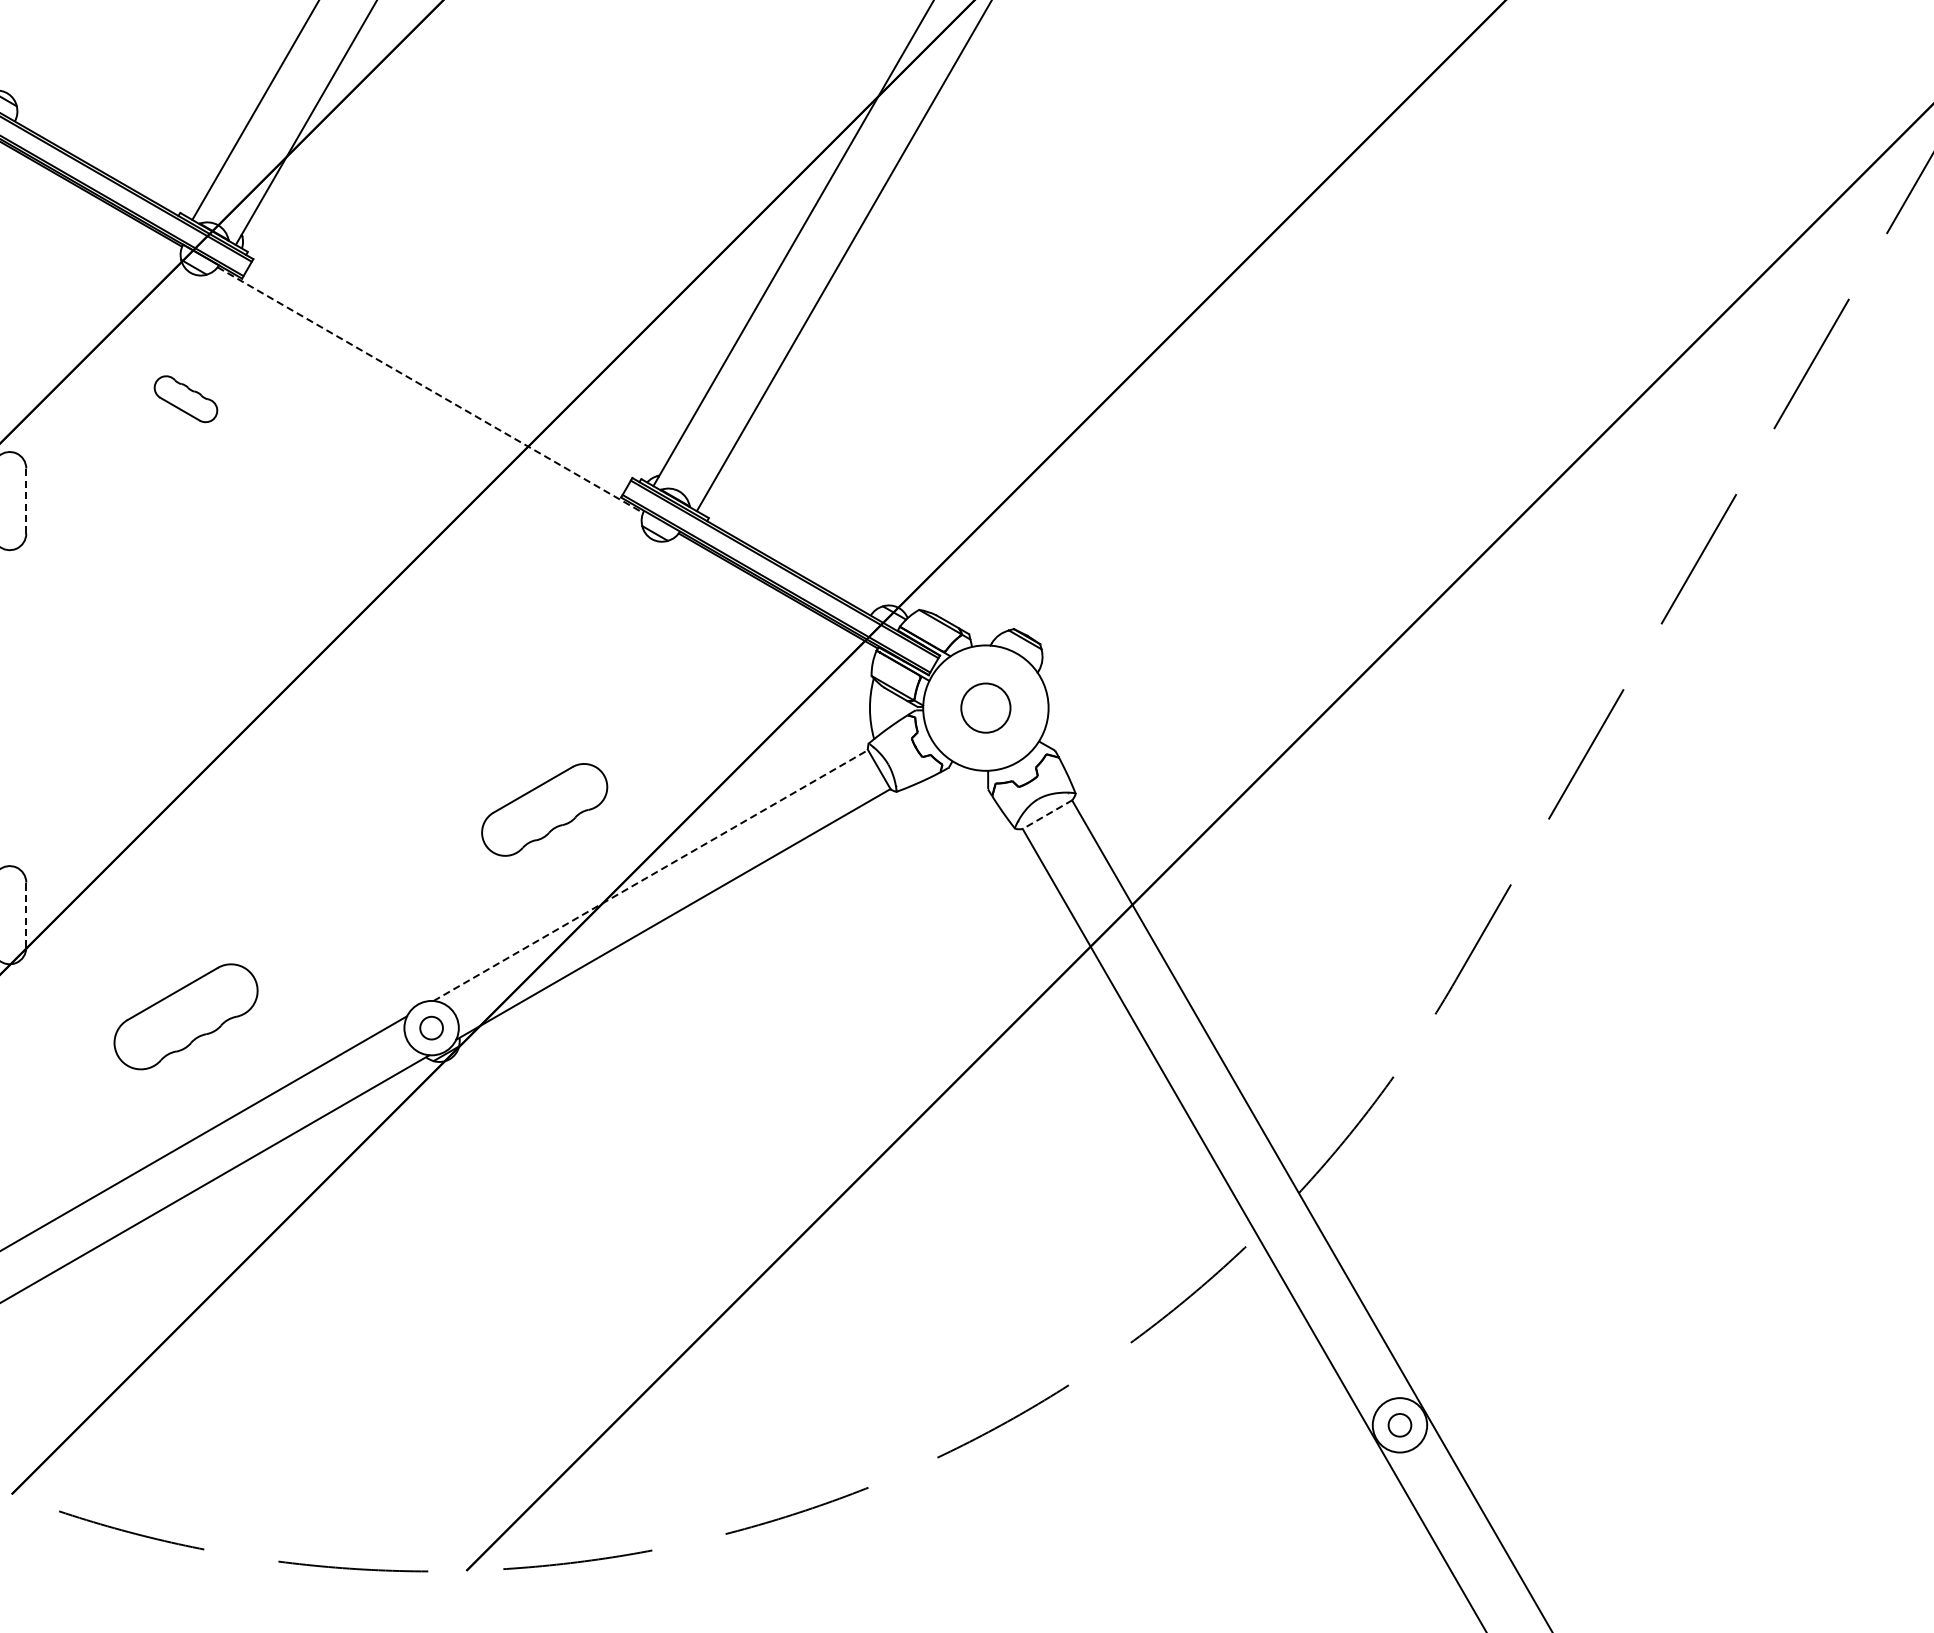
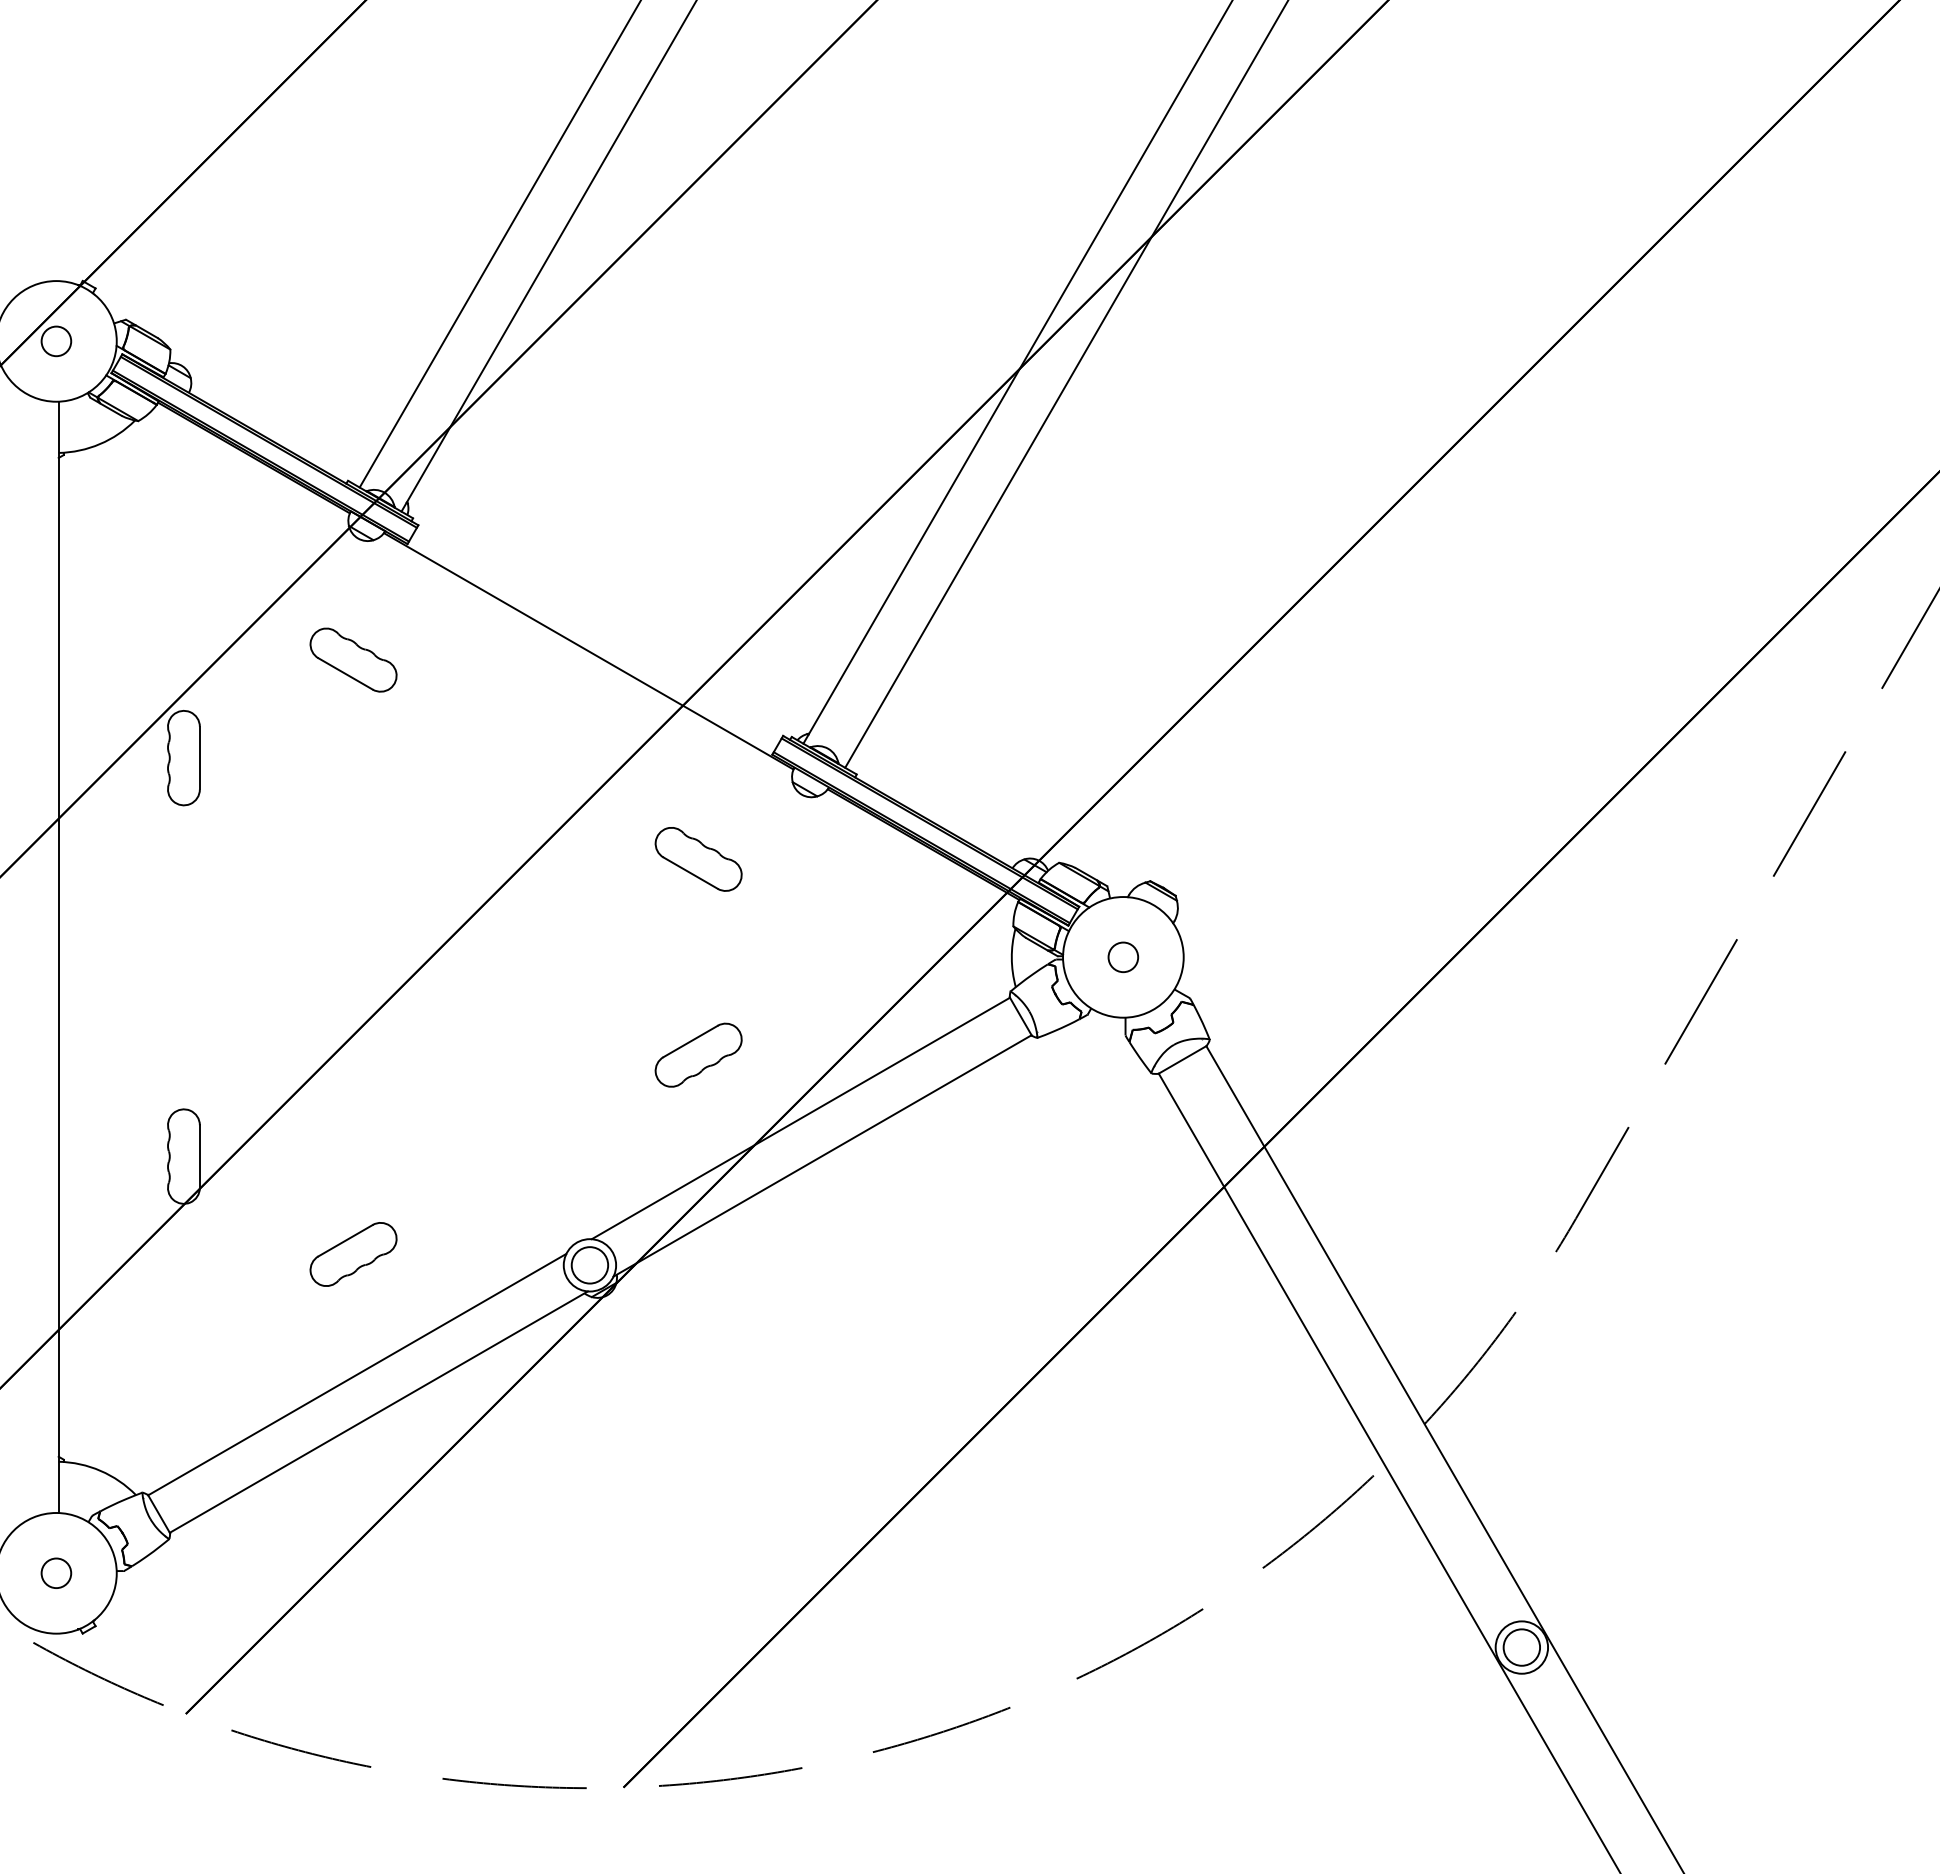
line: (431, 390) -> (589, 651), dashed -> solid
part: (185, 398) -> (353, 659), size x1.43
line: (25, 500) -> (199, 757), dashed -> solid
part: (544, 606) -> (698, 859), added
circle: (986, 708) -> (1123, 957), size x0.62
part: (544, 809) -> (698, 1054), size x0.71
line: (1047, 814) -> (1182, 1059), dashed -> solid
line: (651, 875) -> (801, 1118), dashed -> solid
line: (25, 915) -> (199, 1156), dashed -> solid
part: (185, 1016) -> (353, 1254), size x0.62
circle: (431, 1028) -> (589, 1265), size x1.67
circle: (1399, 1425) -> (1521, 1647), size x1.67

